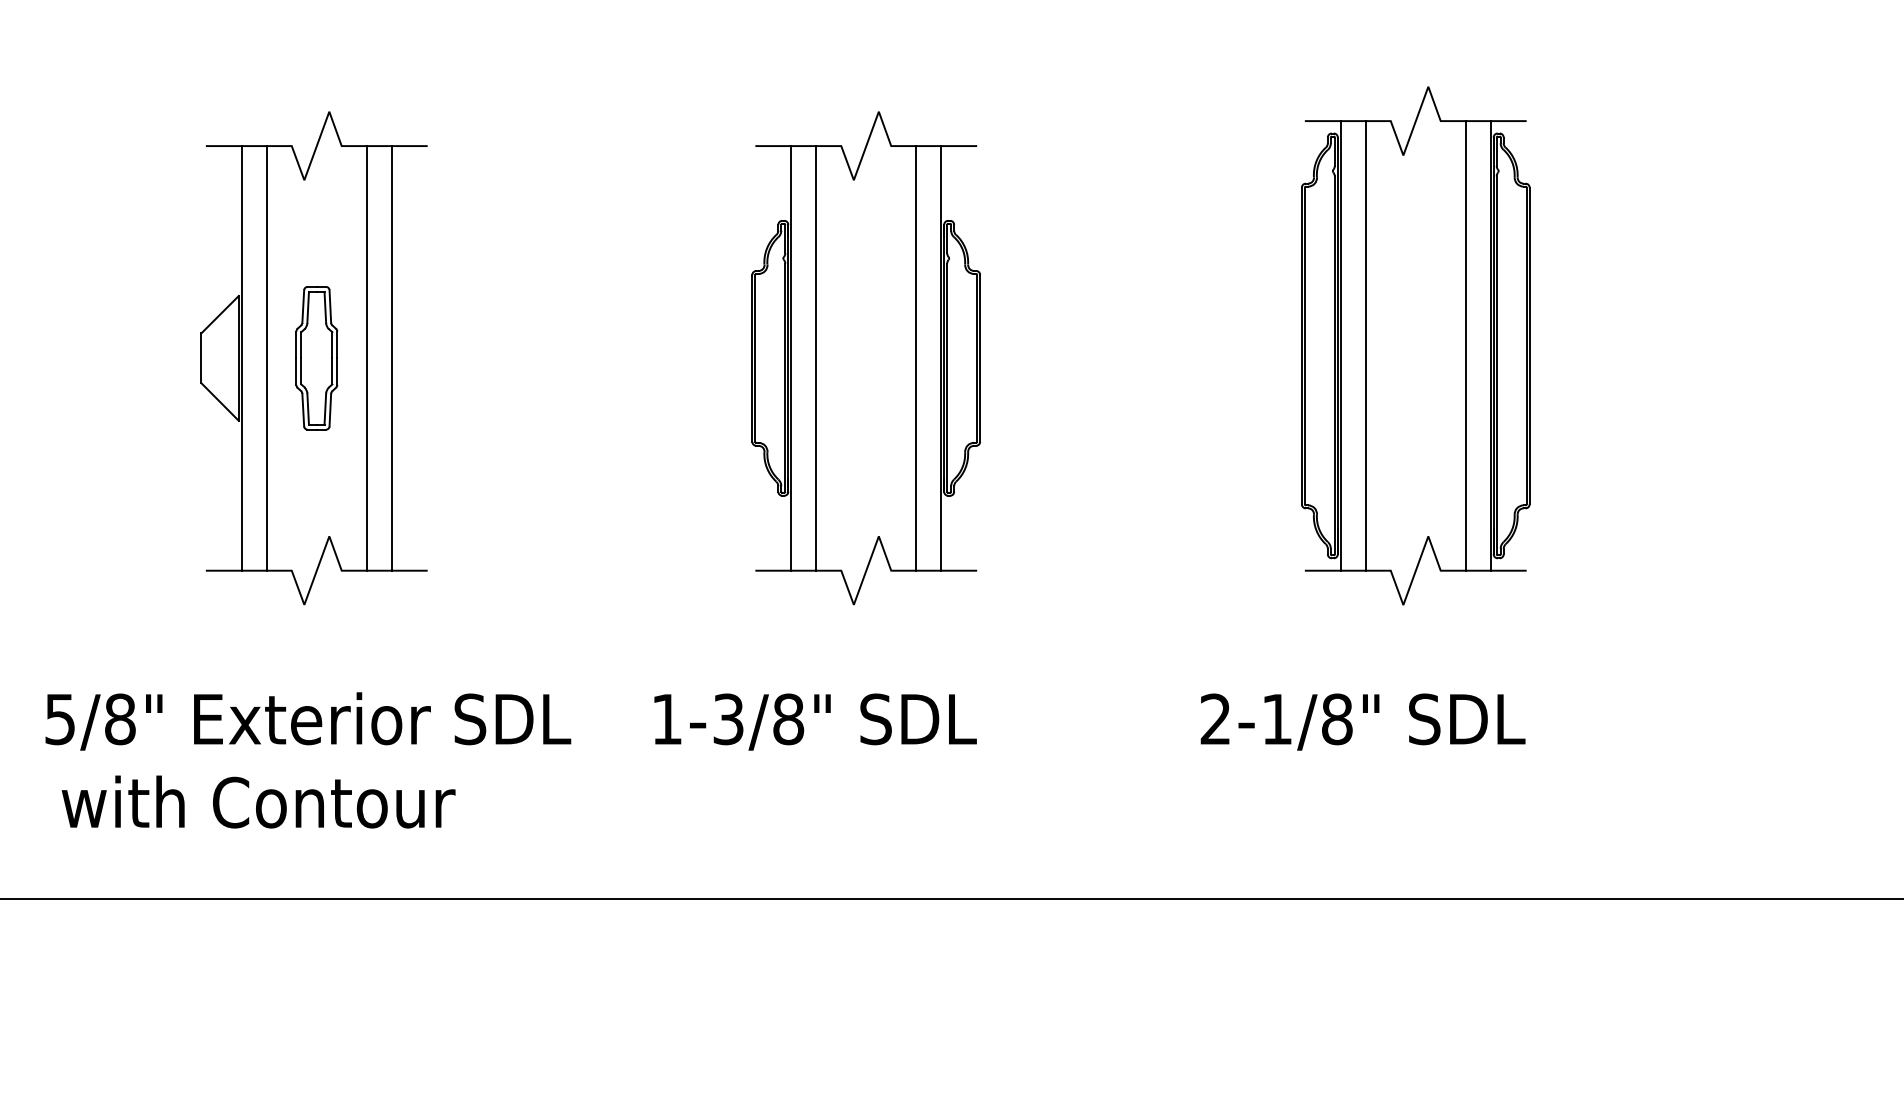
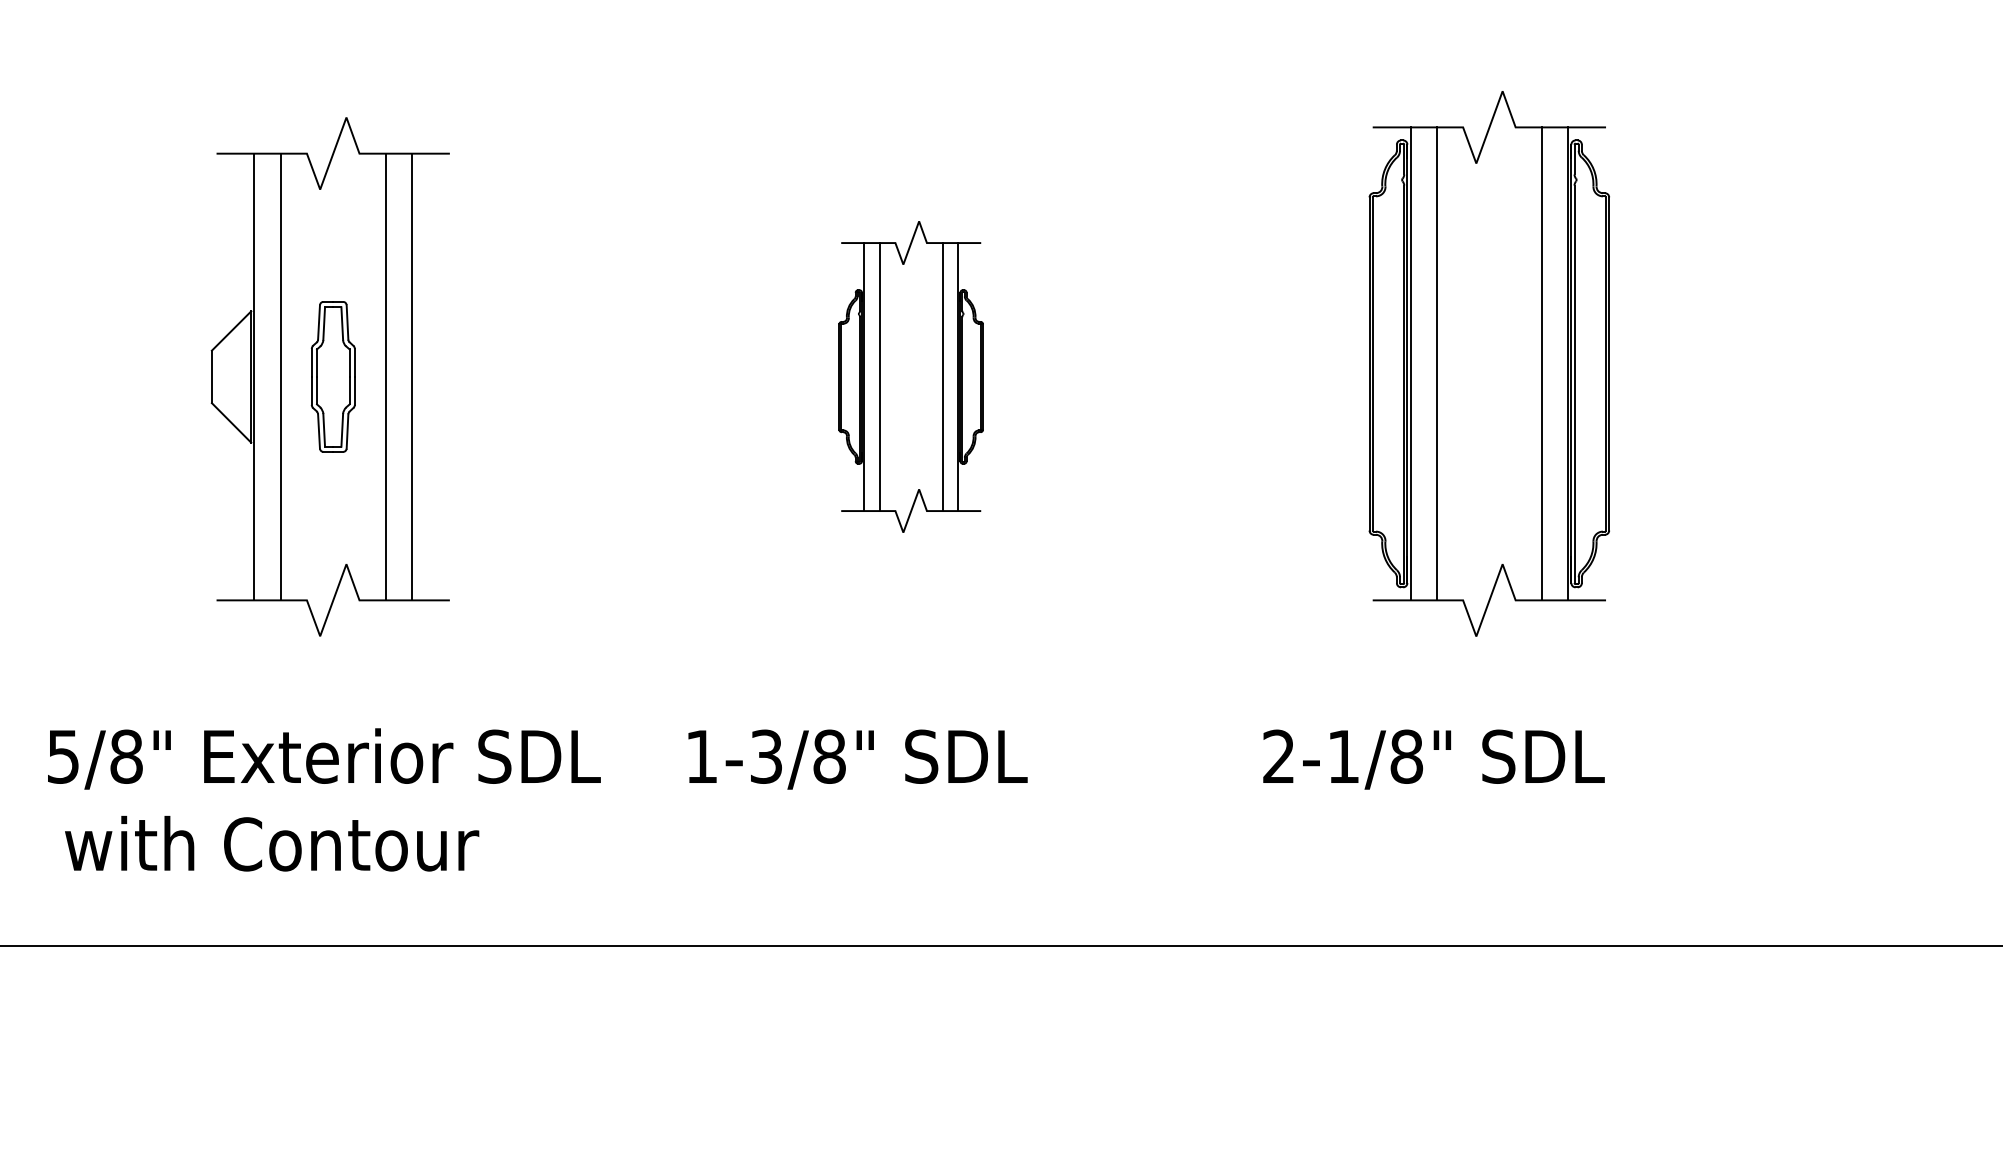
part: (865, 358) -> (910, 377), size x0.6

